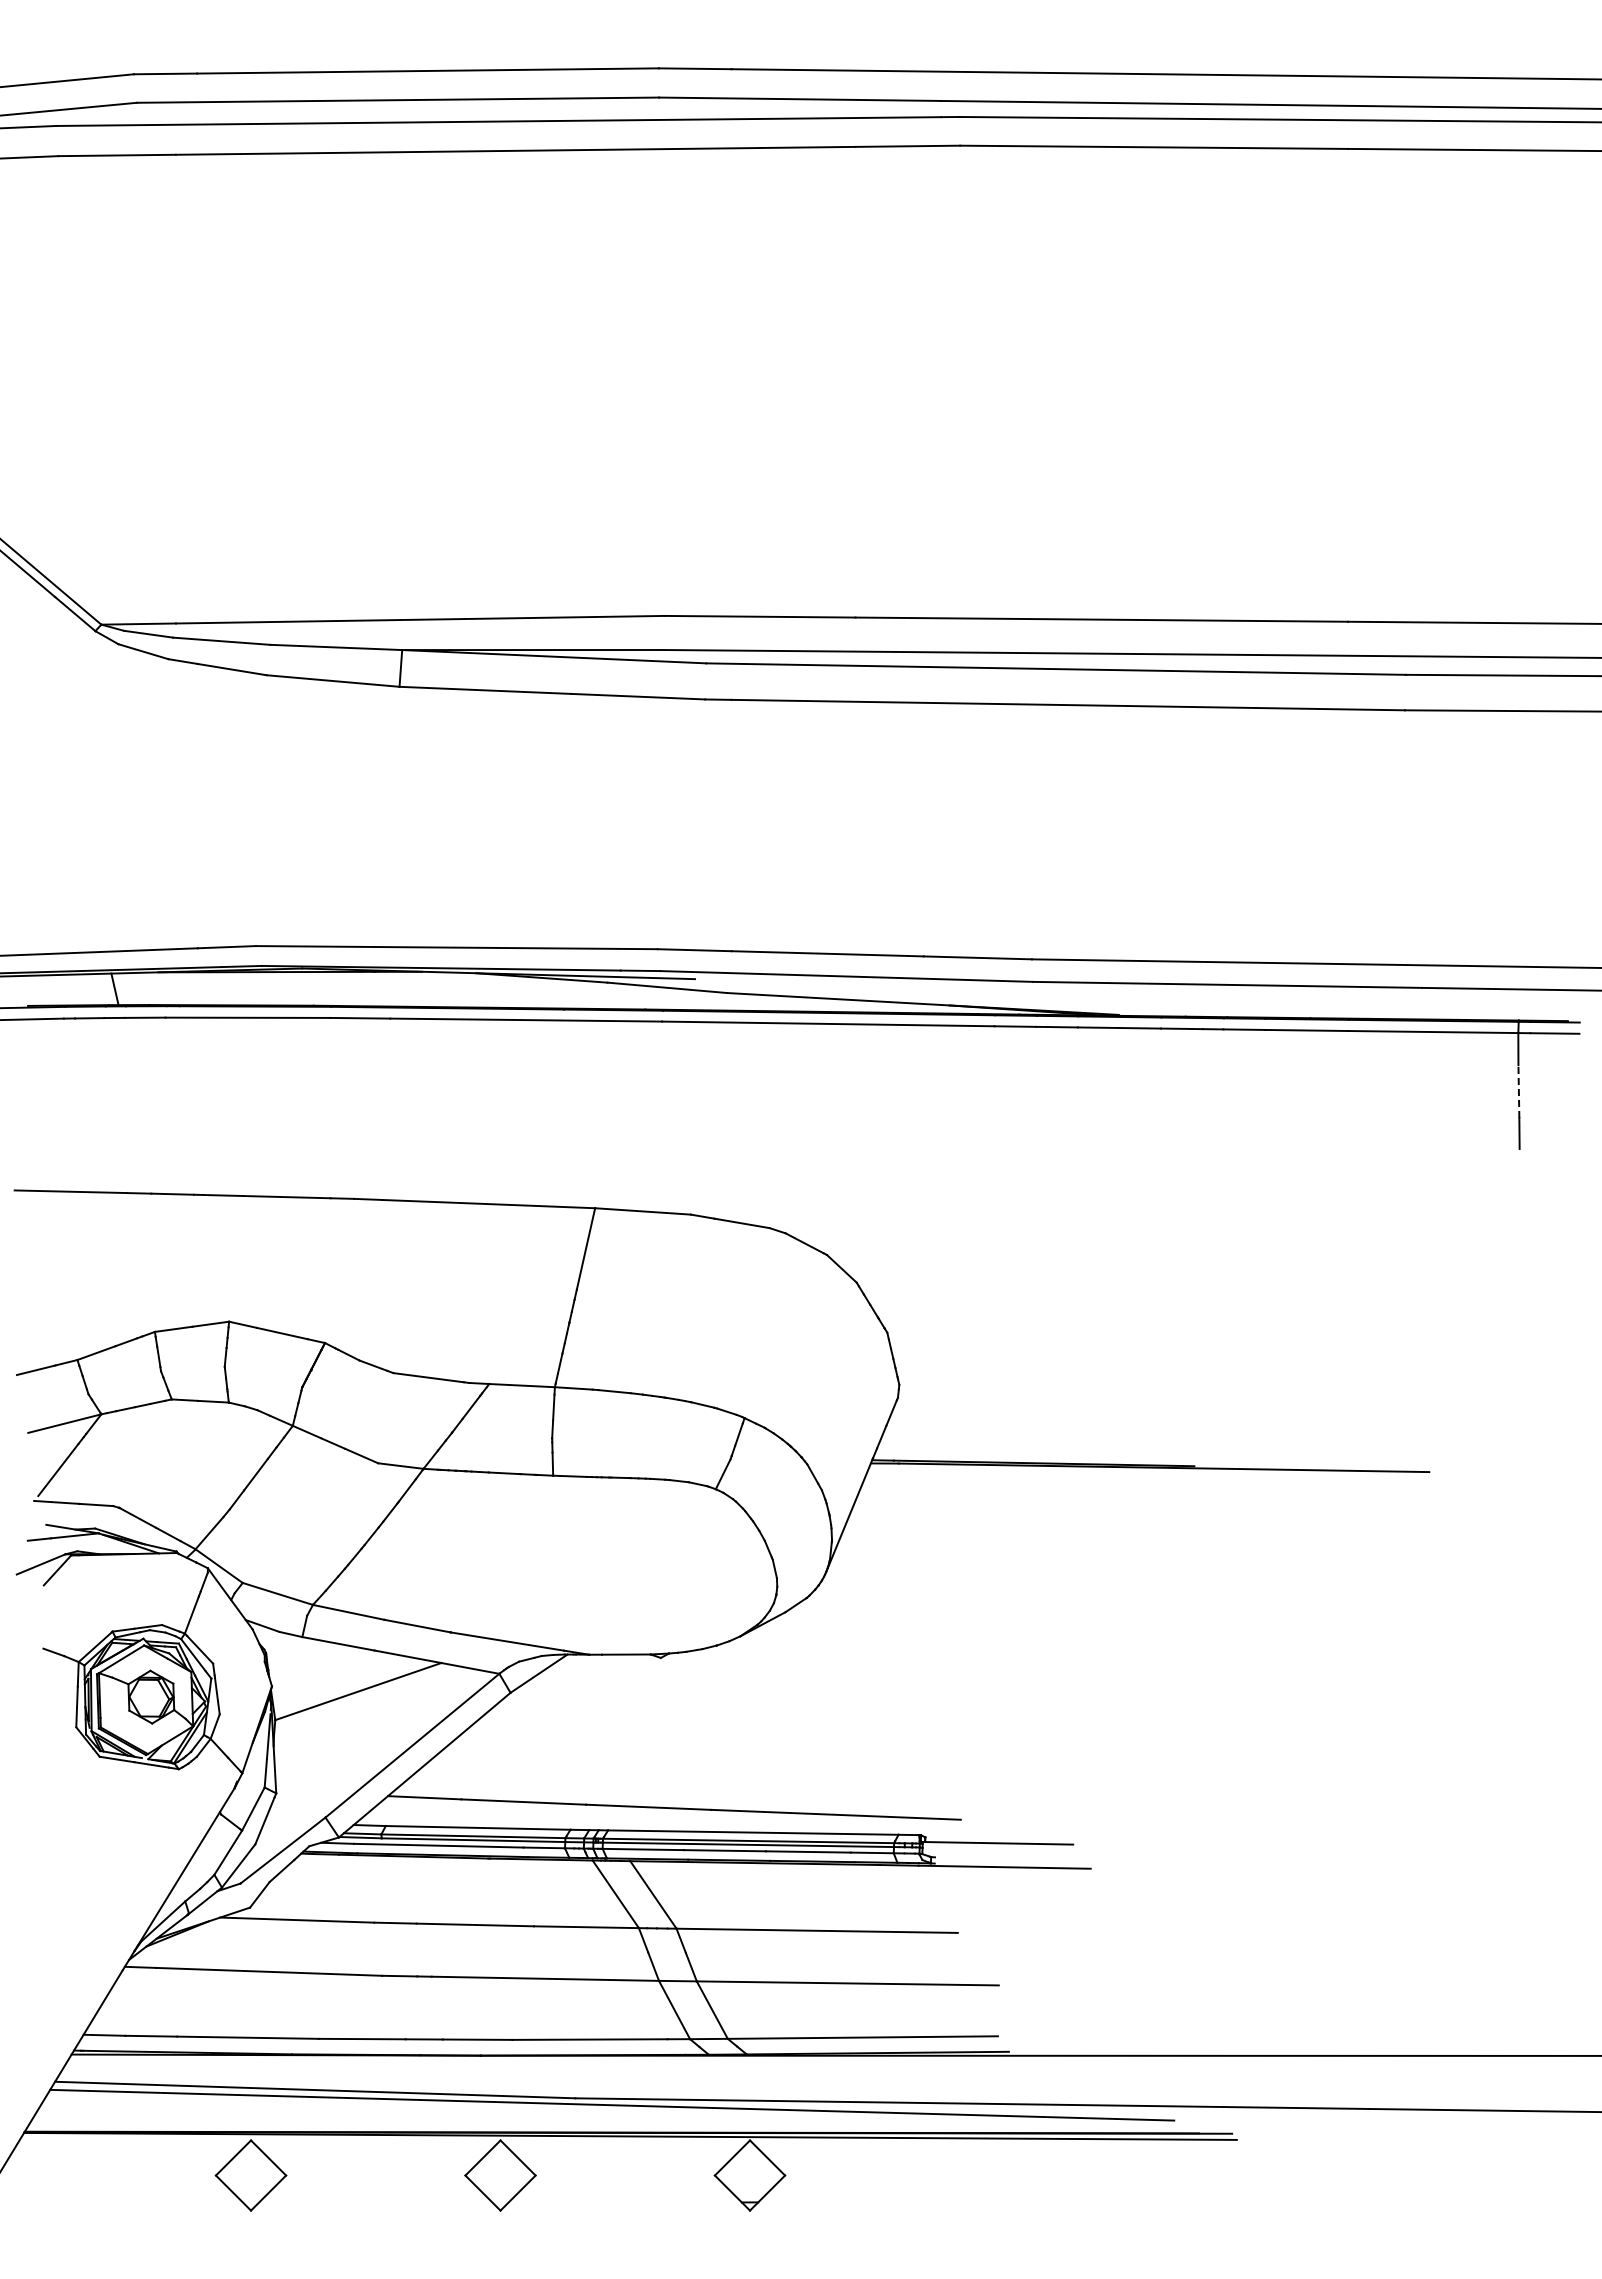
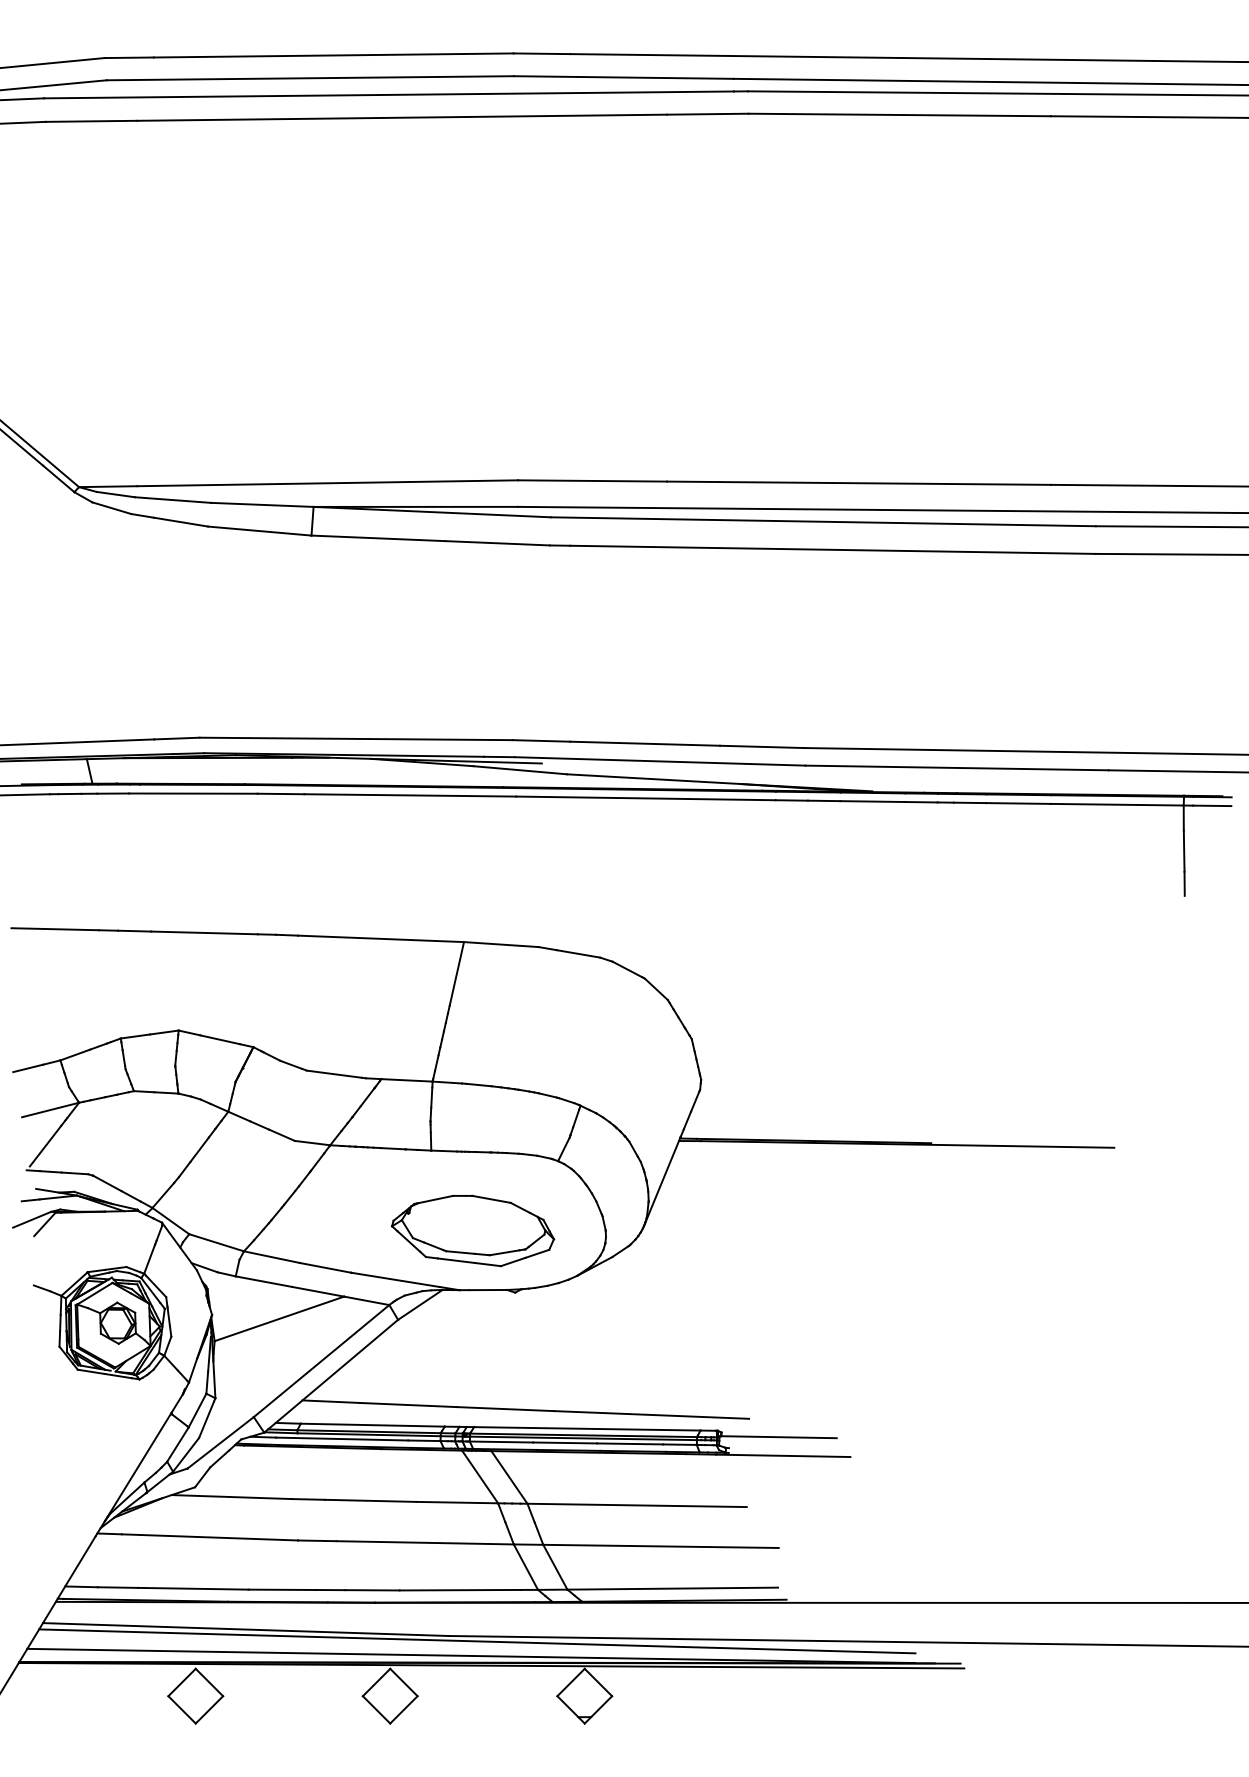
line: (1518, 1091) -> (1183, 851), dashed -> solid
part: (606, 1578) -> (472, 1230), added
line: (604, 2123) -> (471, 1655), added

